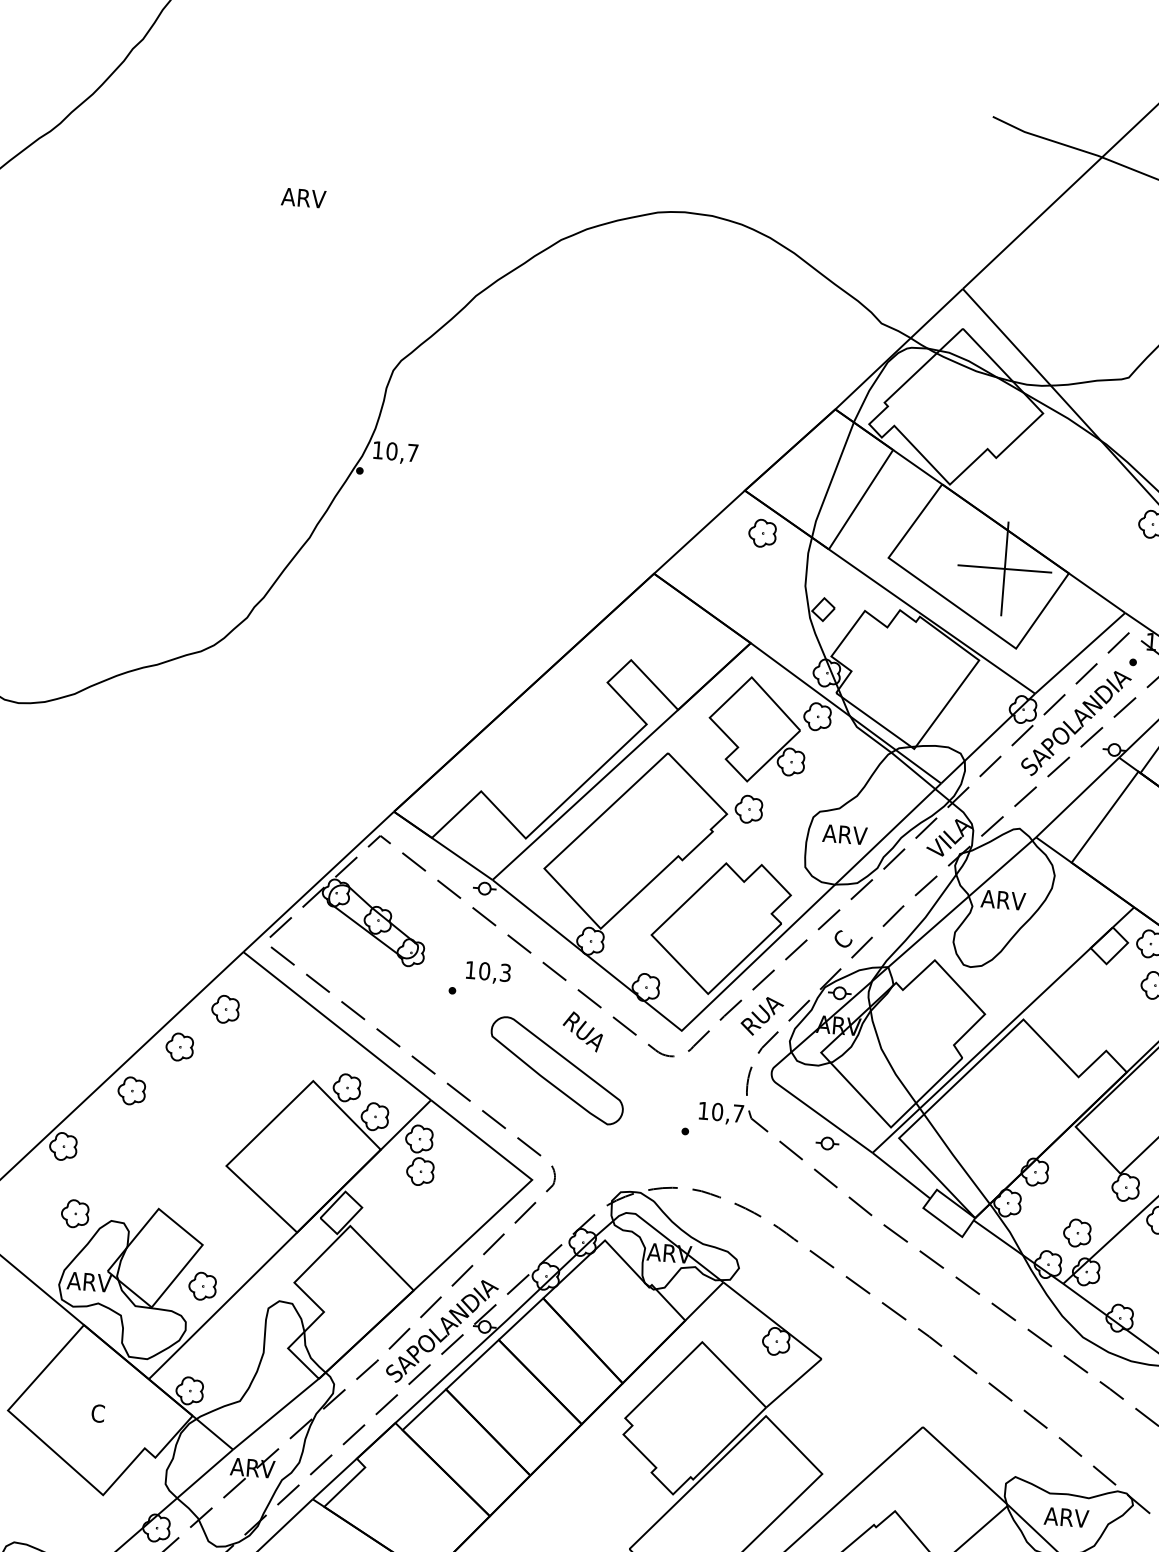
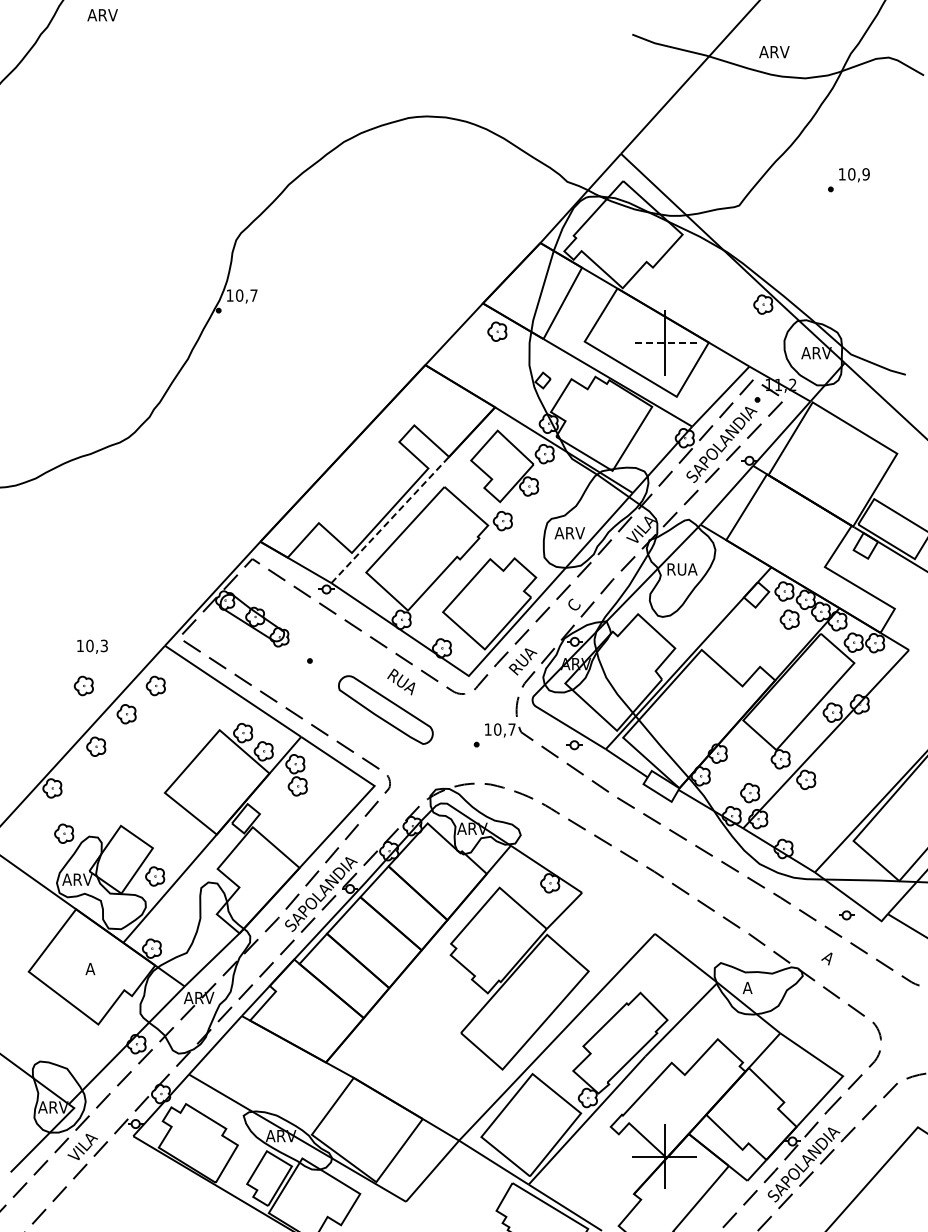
text: (303, 198) -> (102, 15), moved
line: (1004, 568) -> (664, 342), solid -> dashed
line: (585, 794) -> (390, 519), solid -> dashed
text: (1003, 900) -> (681, 569), ARV -> RUA
text: (488, 972) -> (92, 646), moved
part: (120, 1000) -> (83, 685), added
text: (98, 1412) -> (90, 968), C -> A
text: (1074, 1517) -> (763, 987), ARV -> A

